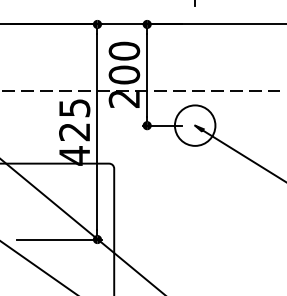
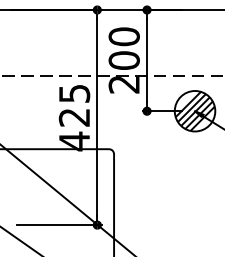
hatch: (194, 125) -> (194, 111), added

